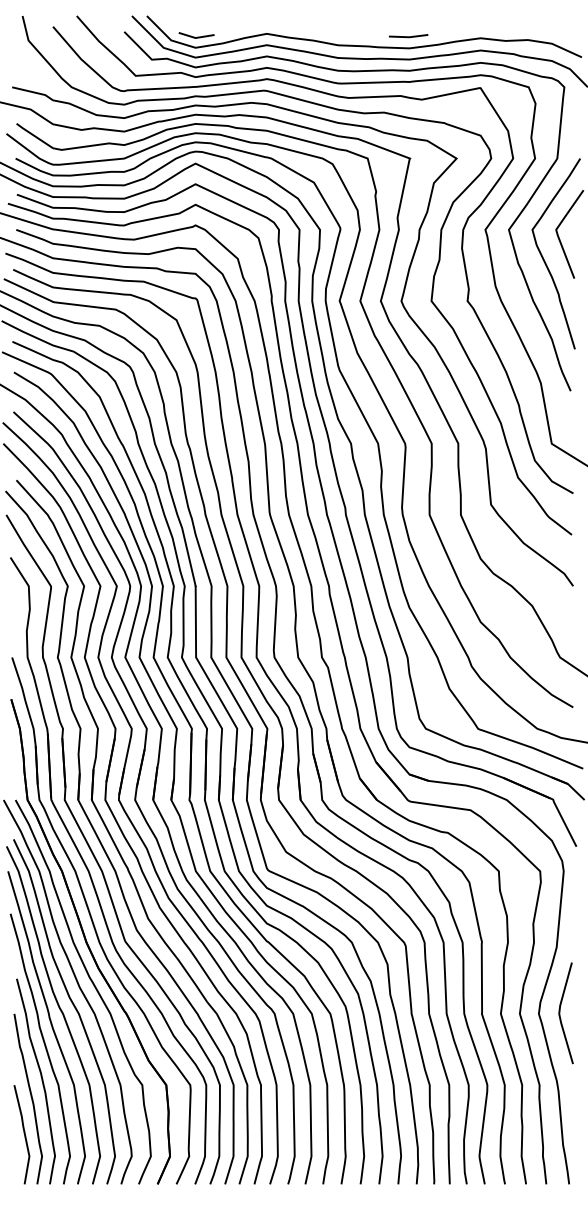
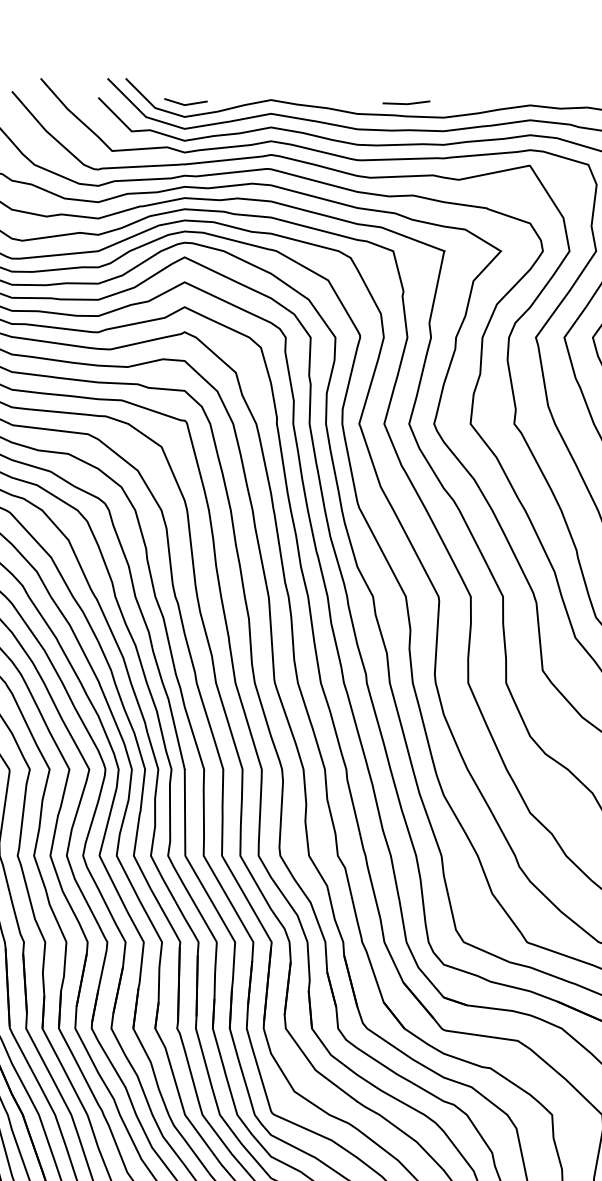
line: (408, 36) -> (406, 103), moved

